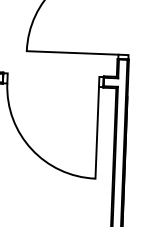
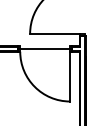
line: (54, 79) -> (45, 48), added

